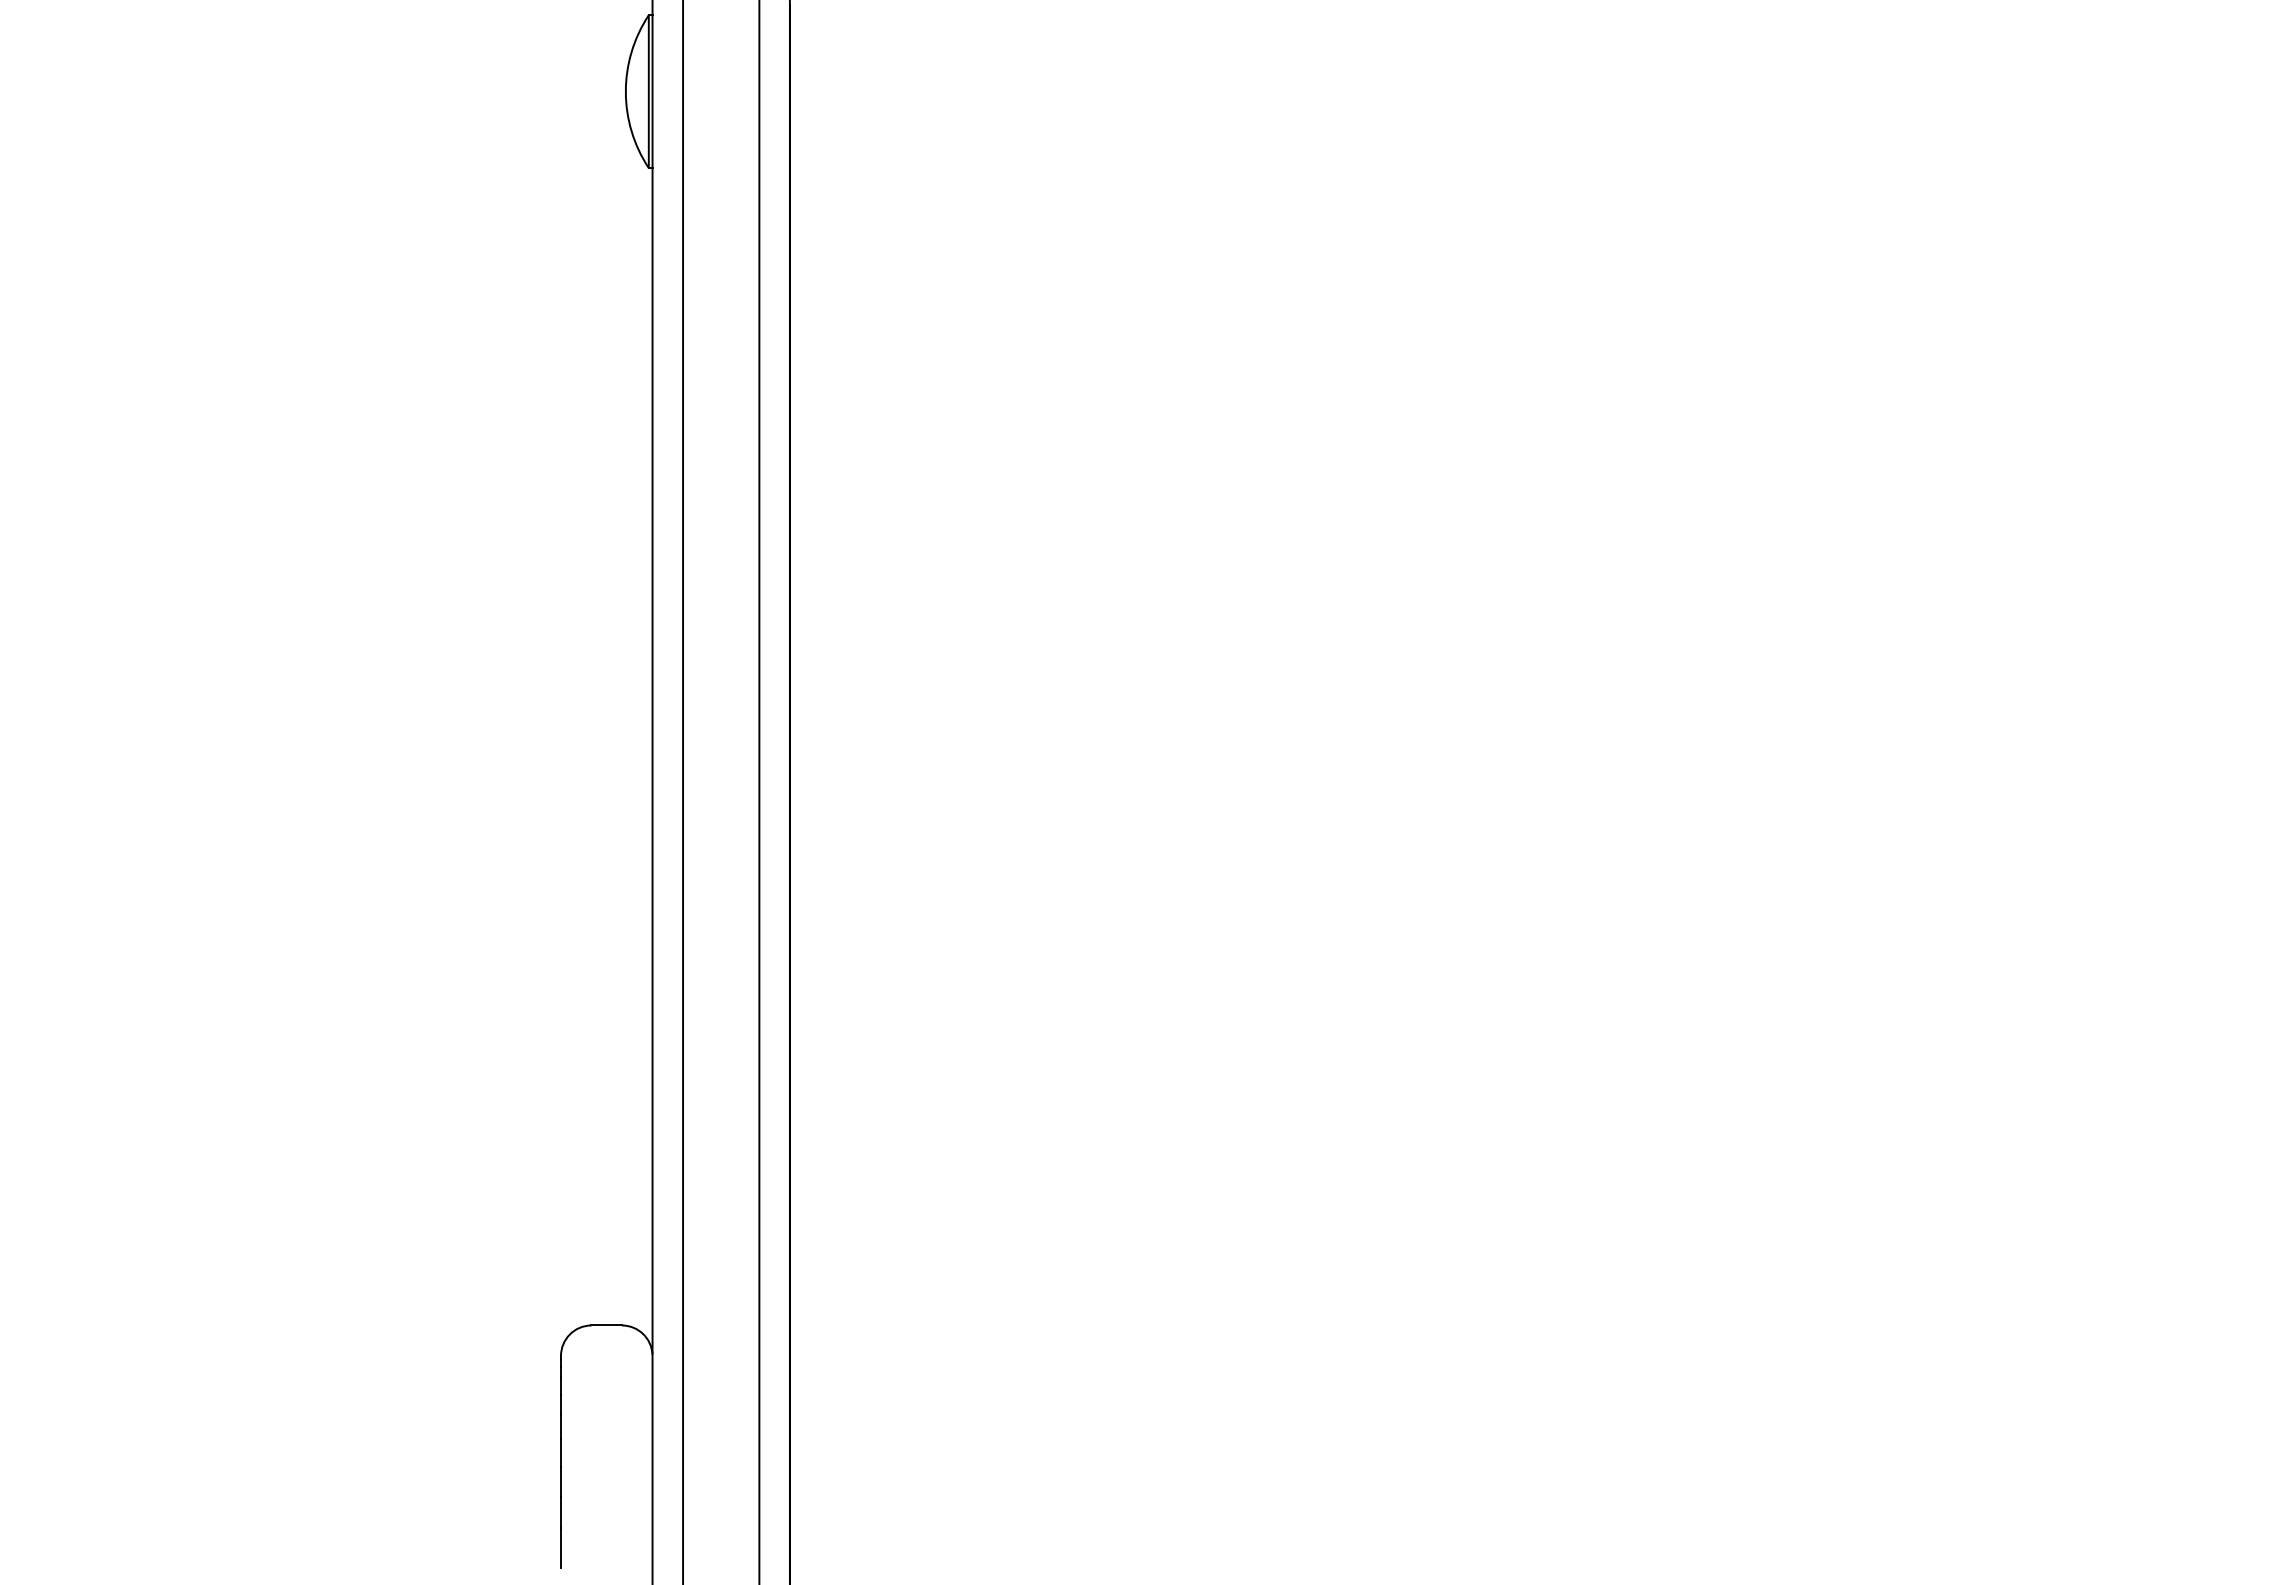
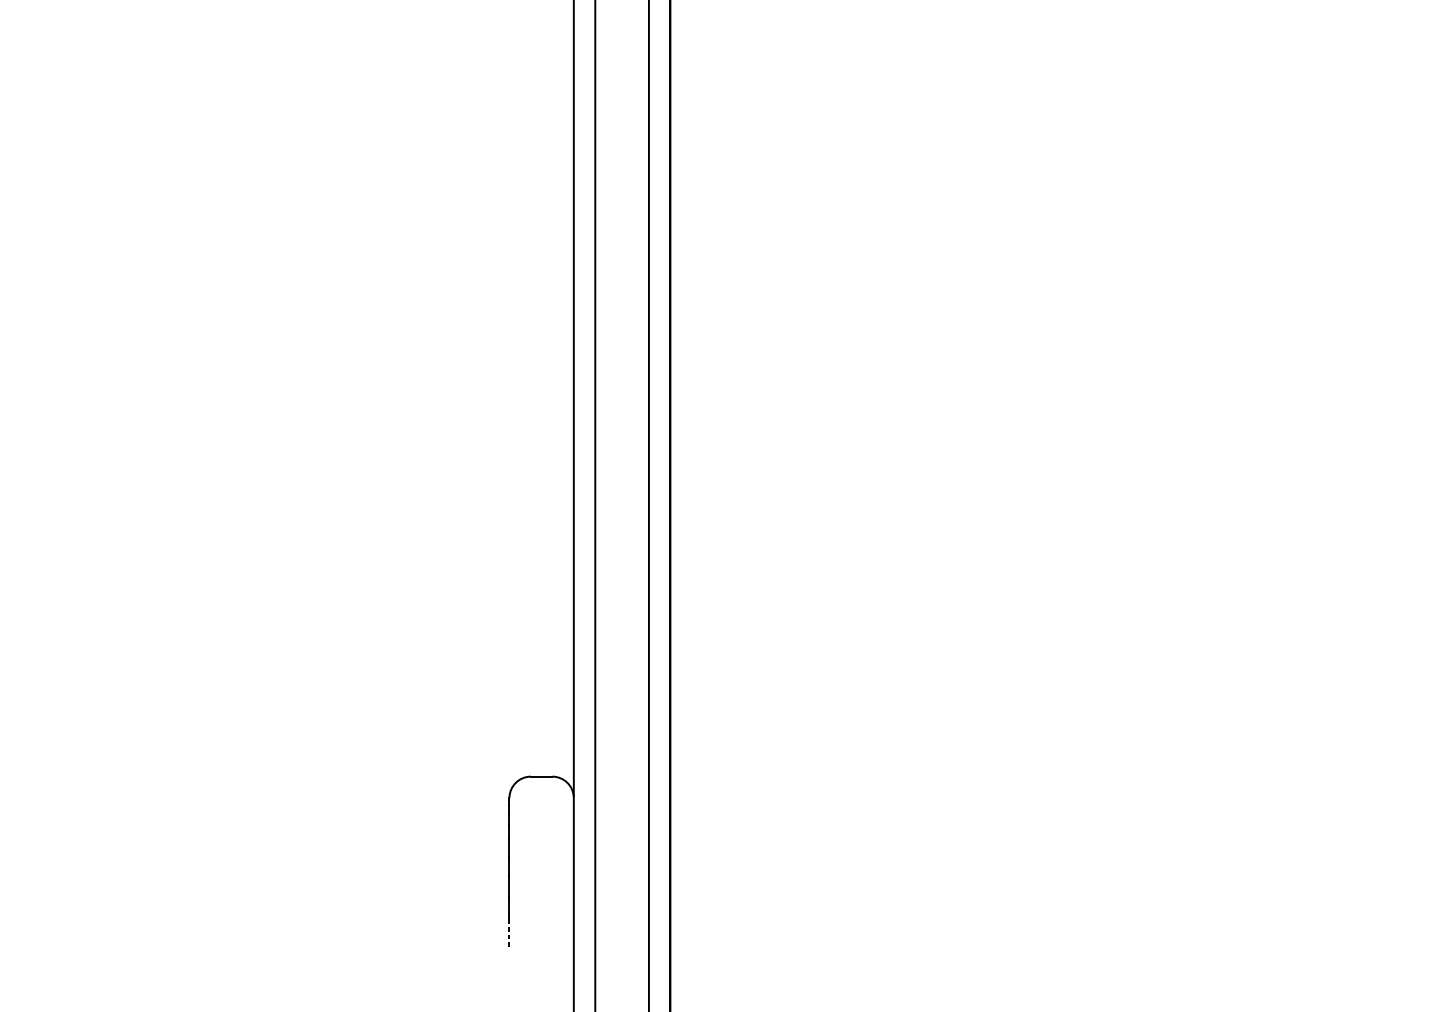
line: (560, 1548) -> (509, 933), solid -> dashed

